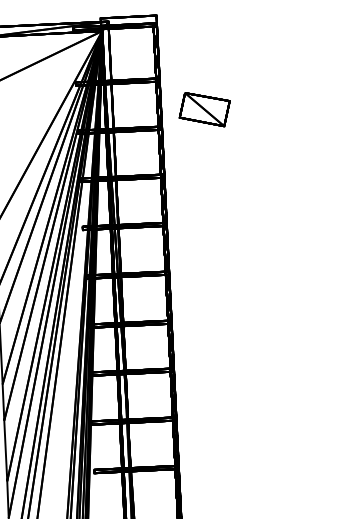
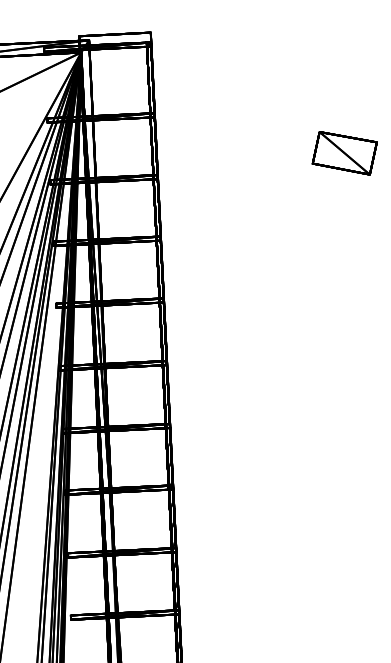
part: (204, 109) -> (344, 153), moved

